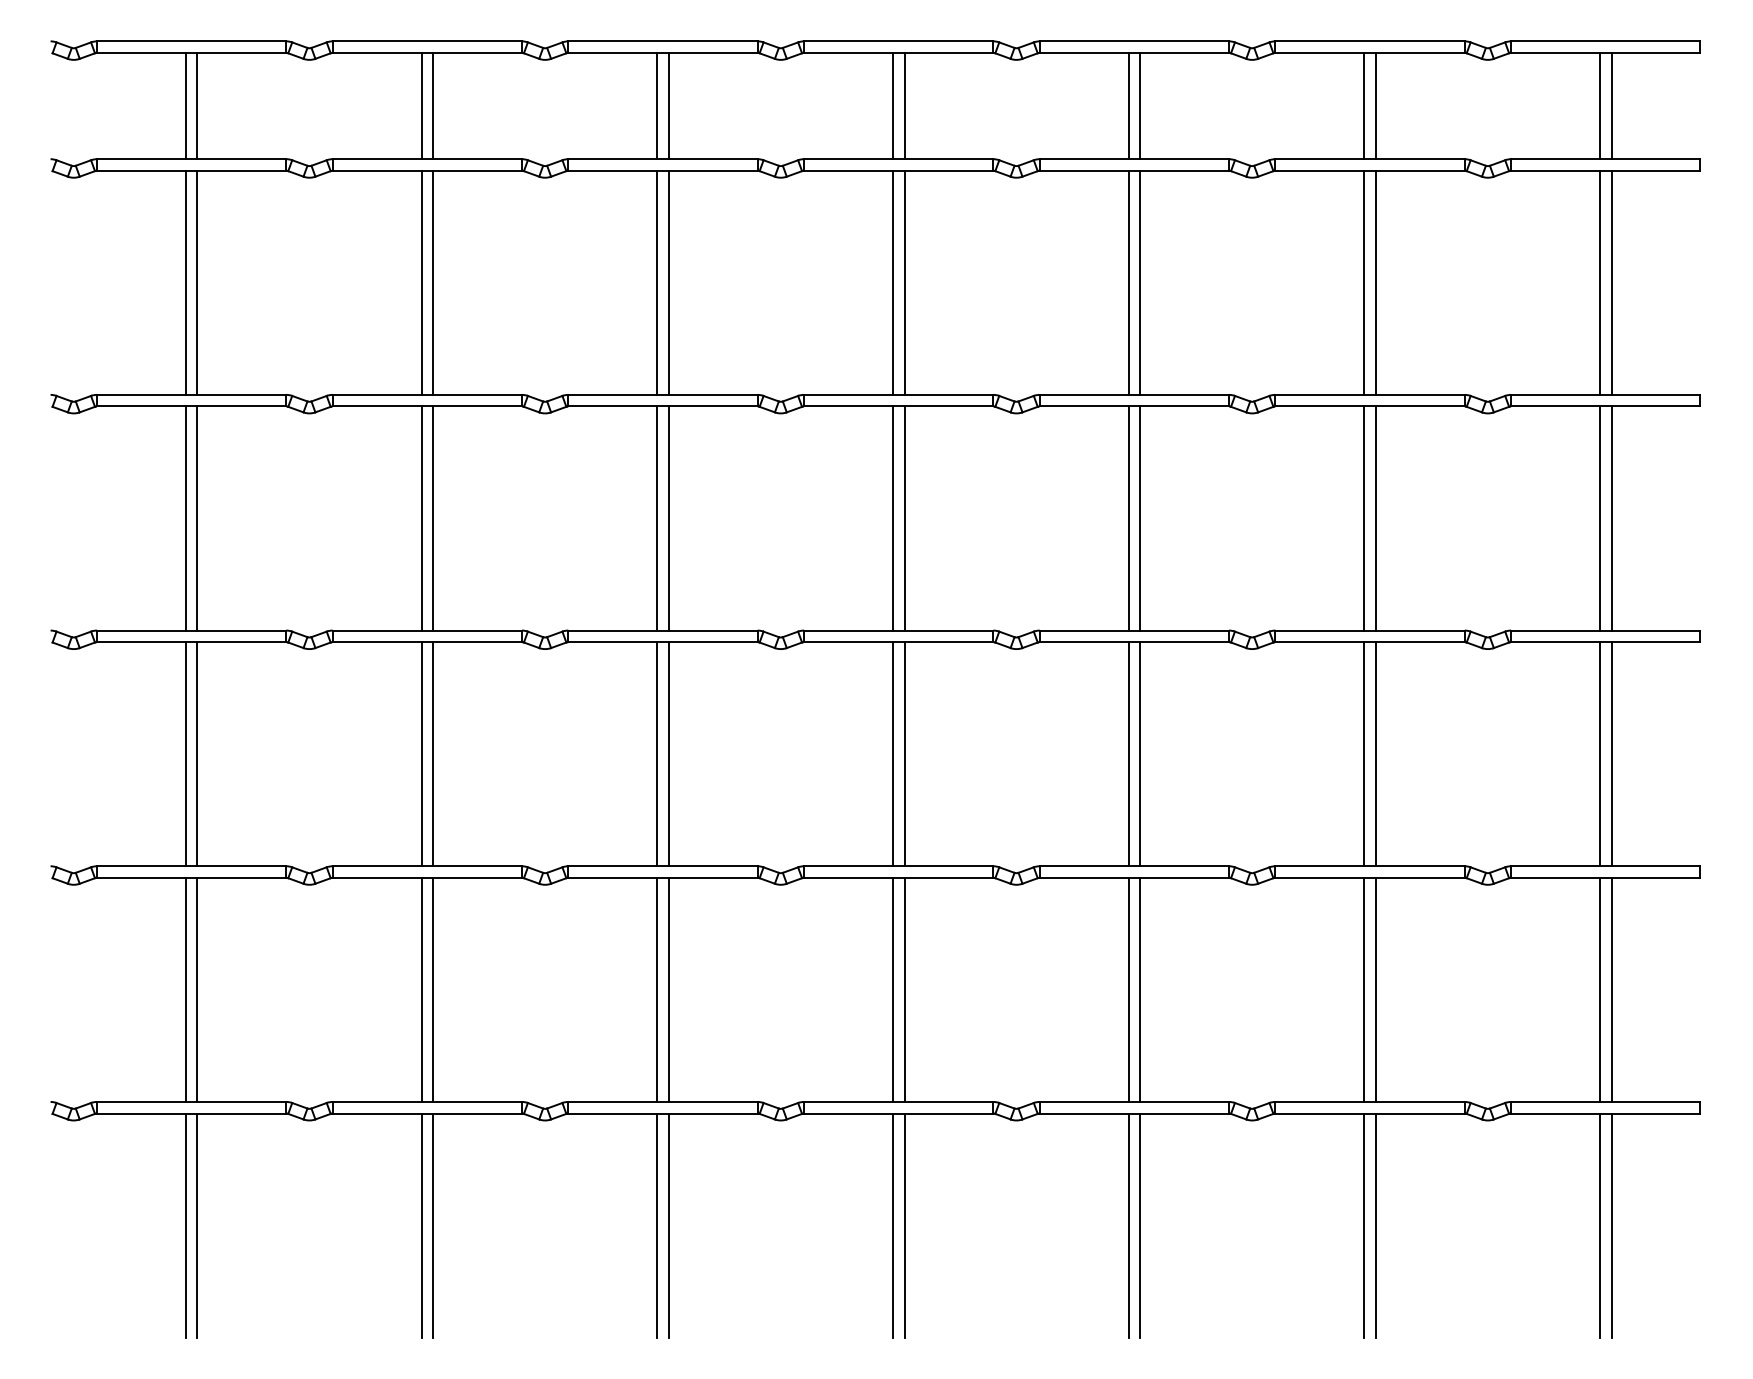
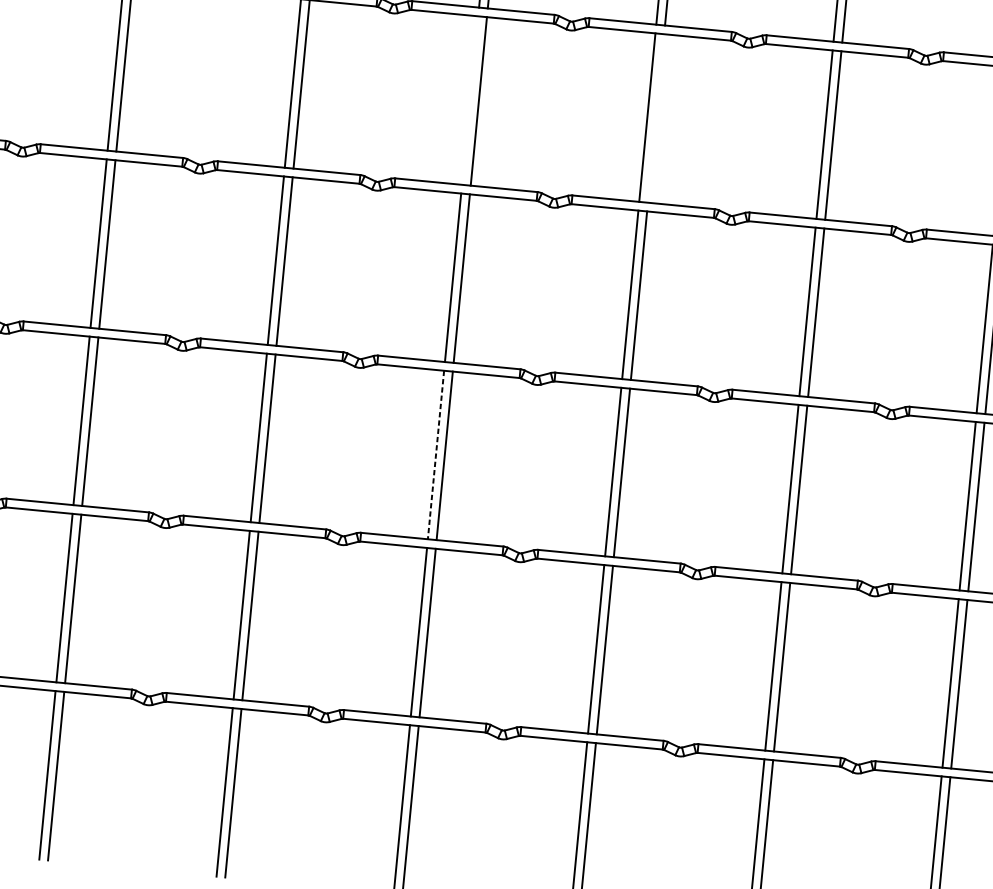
line: (892, 282) -> (469, 100), removed
line: (1140, 282) -> (656, 118), removed
line: (892, 754) -> (435, 455), solid -> dashed

